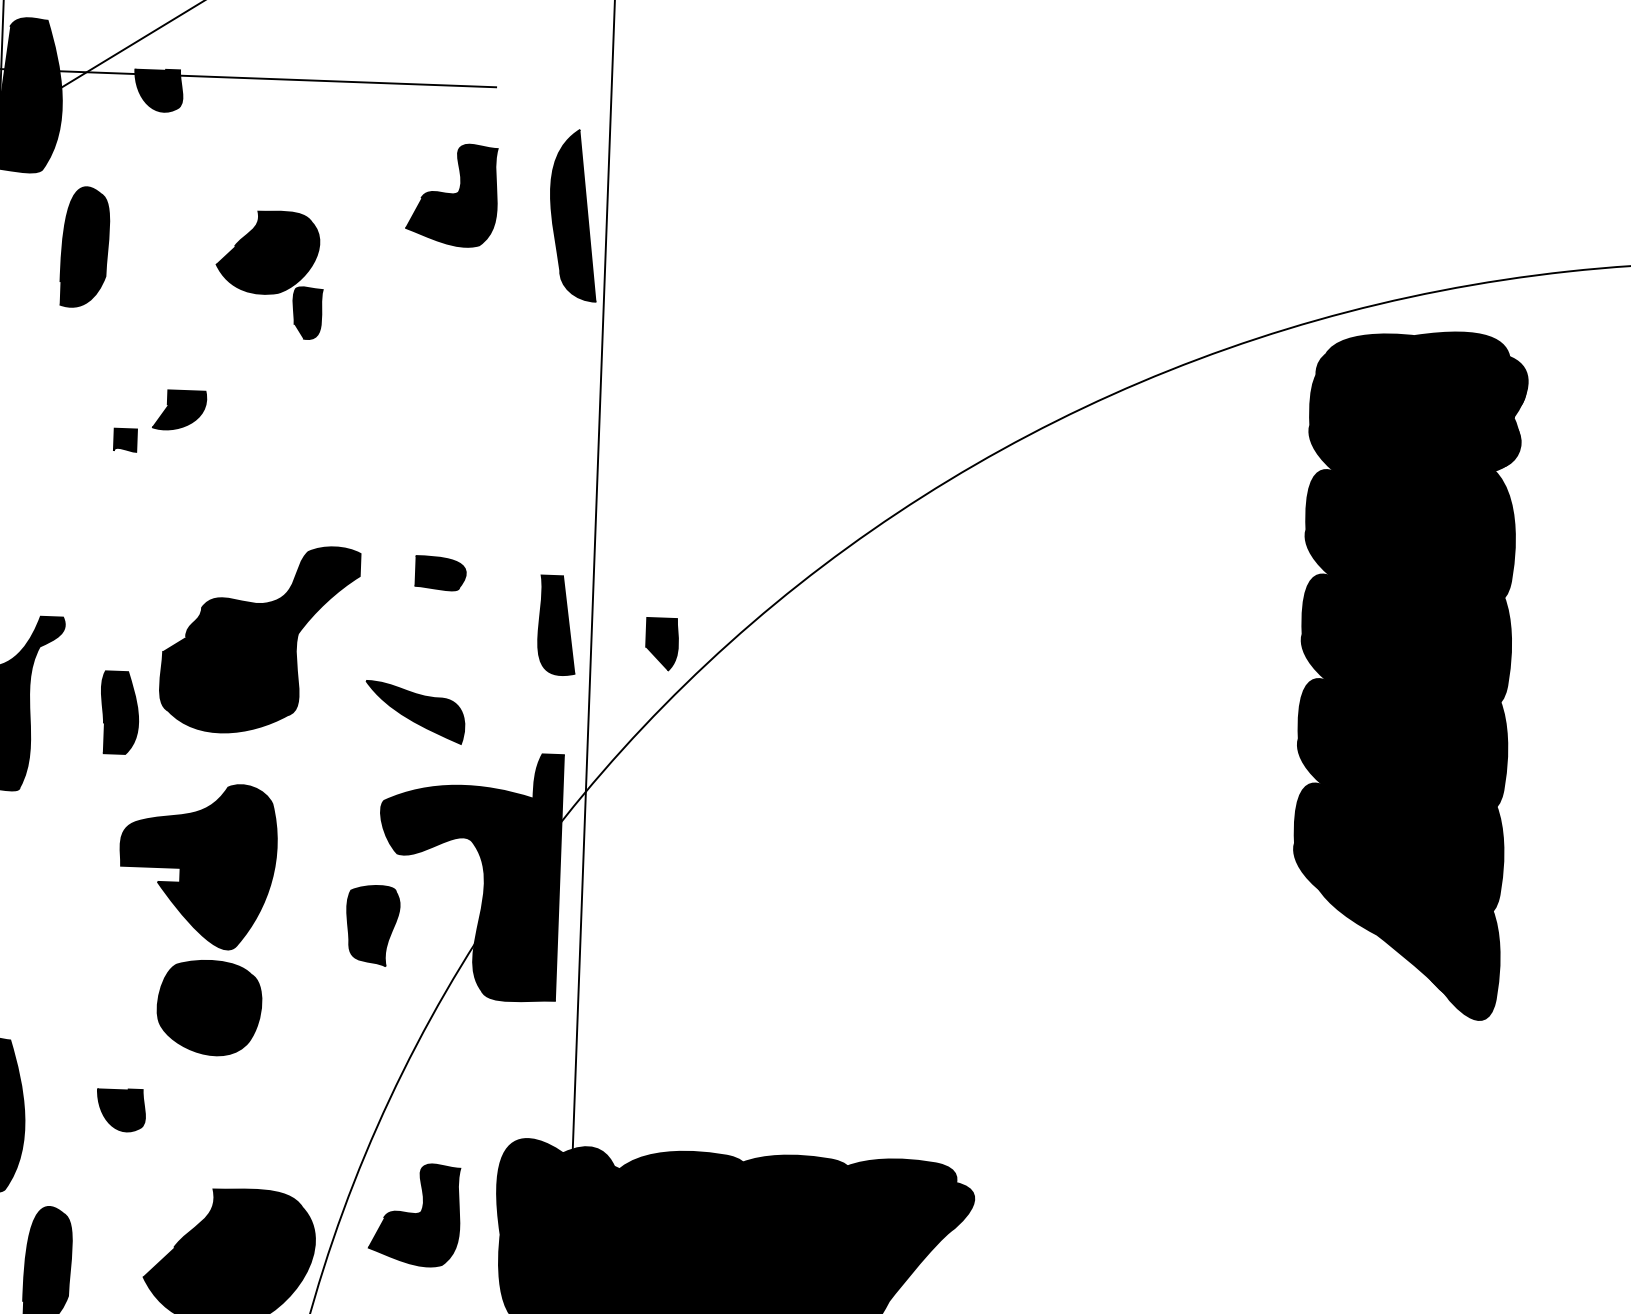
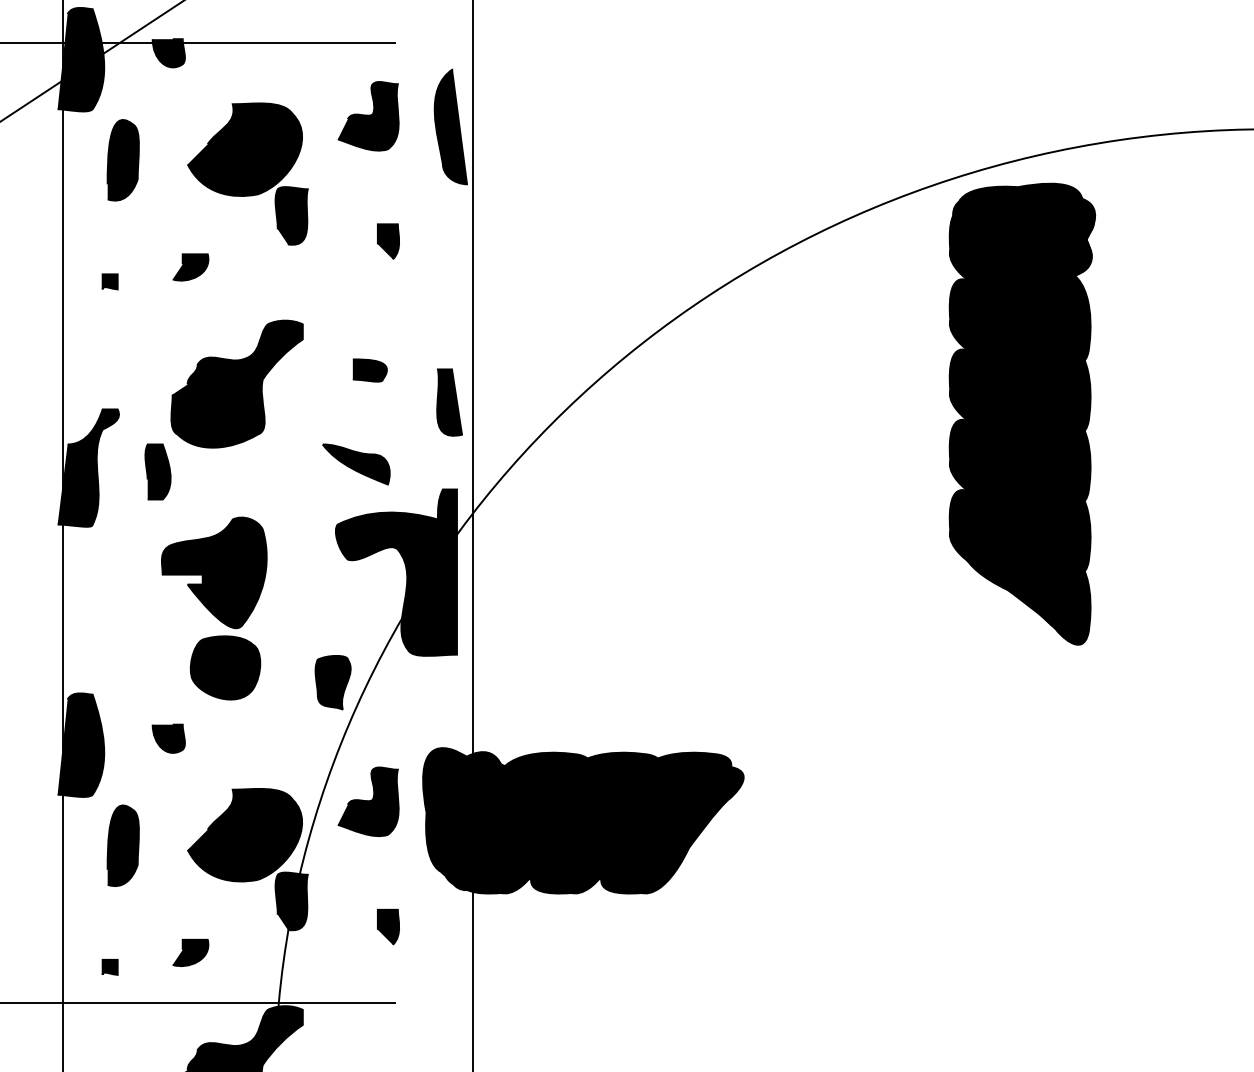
part: (269, 273) -> (247, 173), size x1.67
part: (124, 439) -> (109, 281), moved
part: (258, 638) -> (236, 383), moved
part: (662, 644) -> (388, 241), moved
part: (371, 925) -> (332, 682), moved

